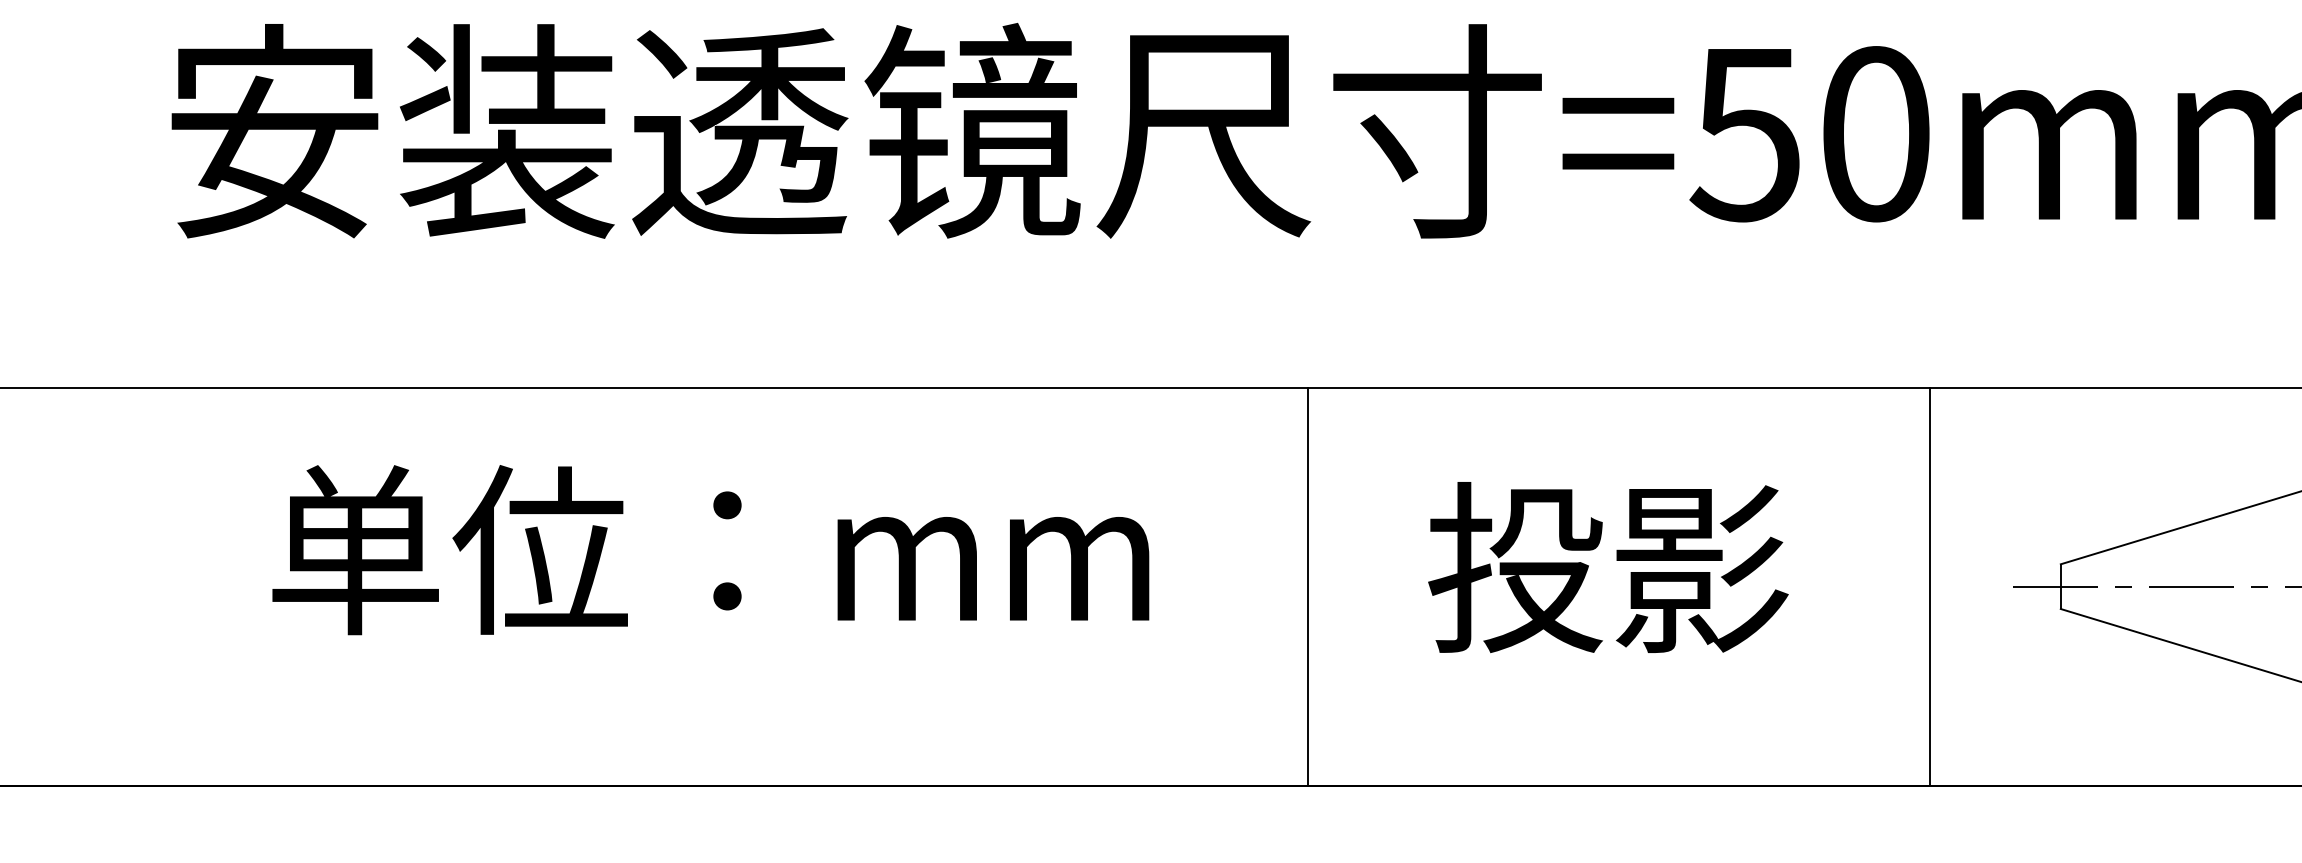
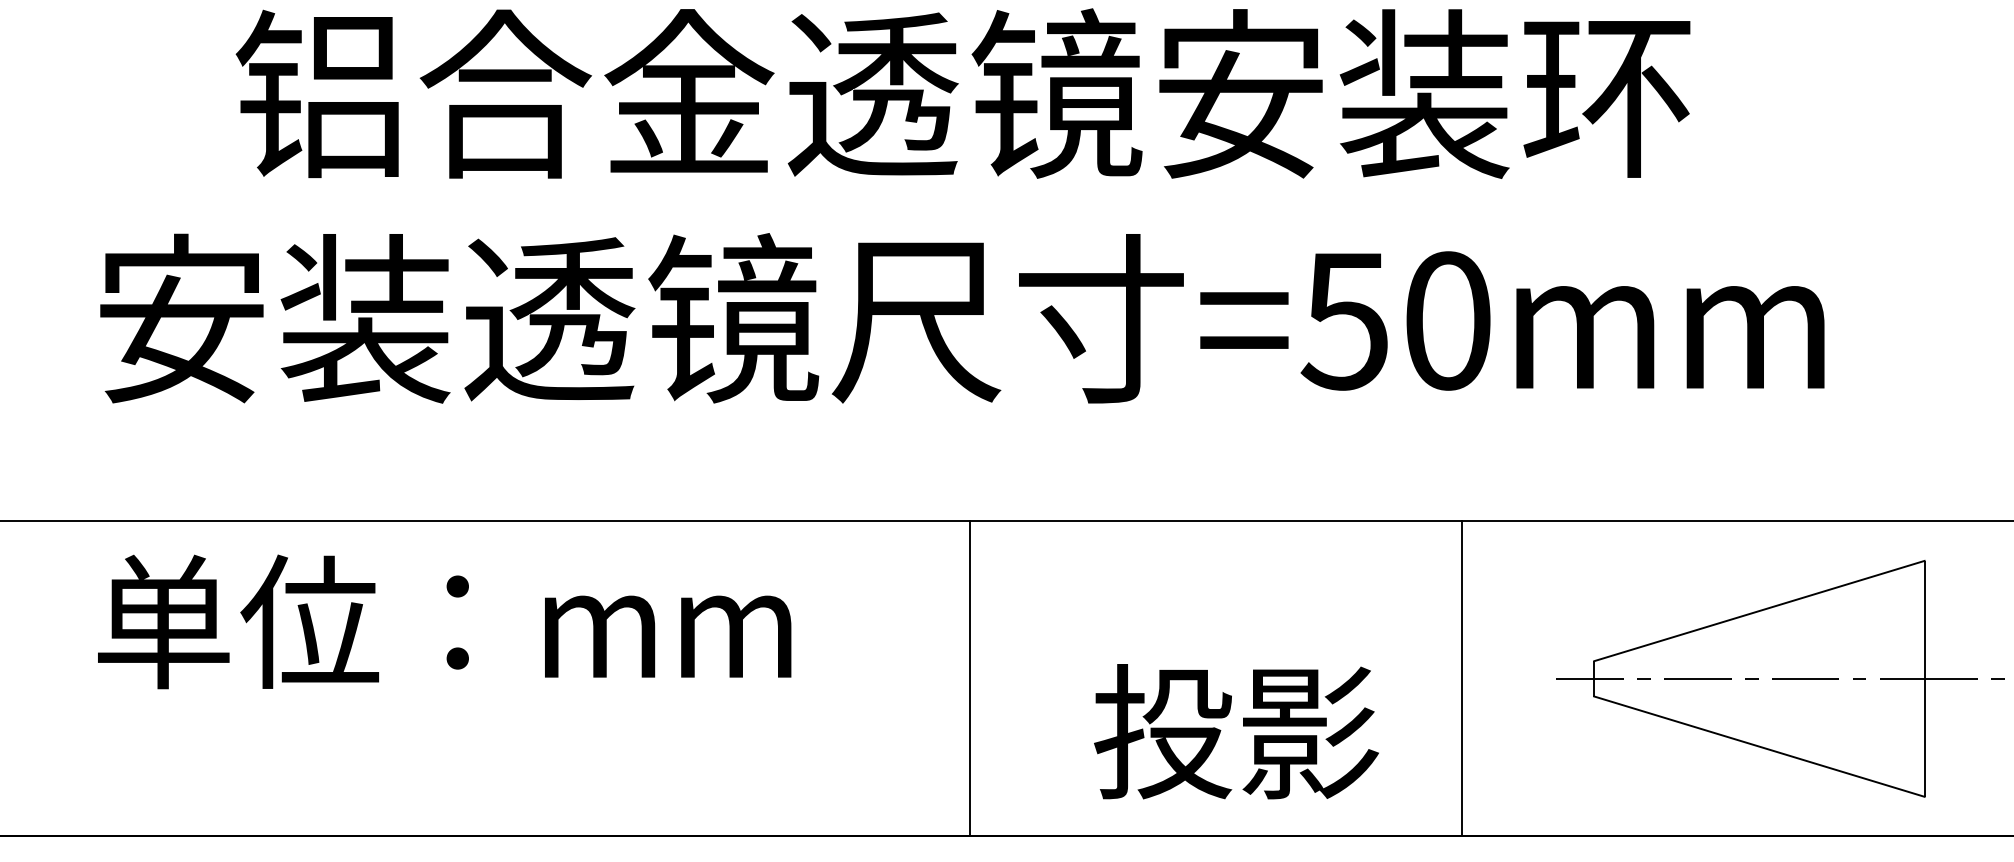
text: (710, 549) -> (444, 621), moved
text: (1608, 567) -> (1236, 731), moved
line: (1307, 586) -> (969, 678), moved
line: (1930, 586) -> (1462, 678), moved

